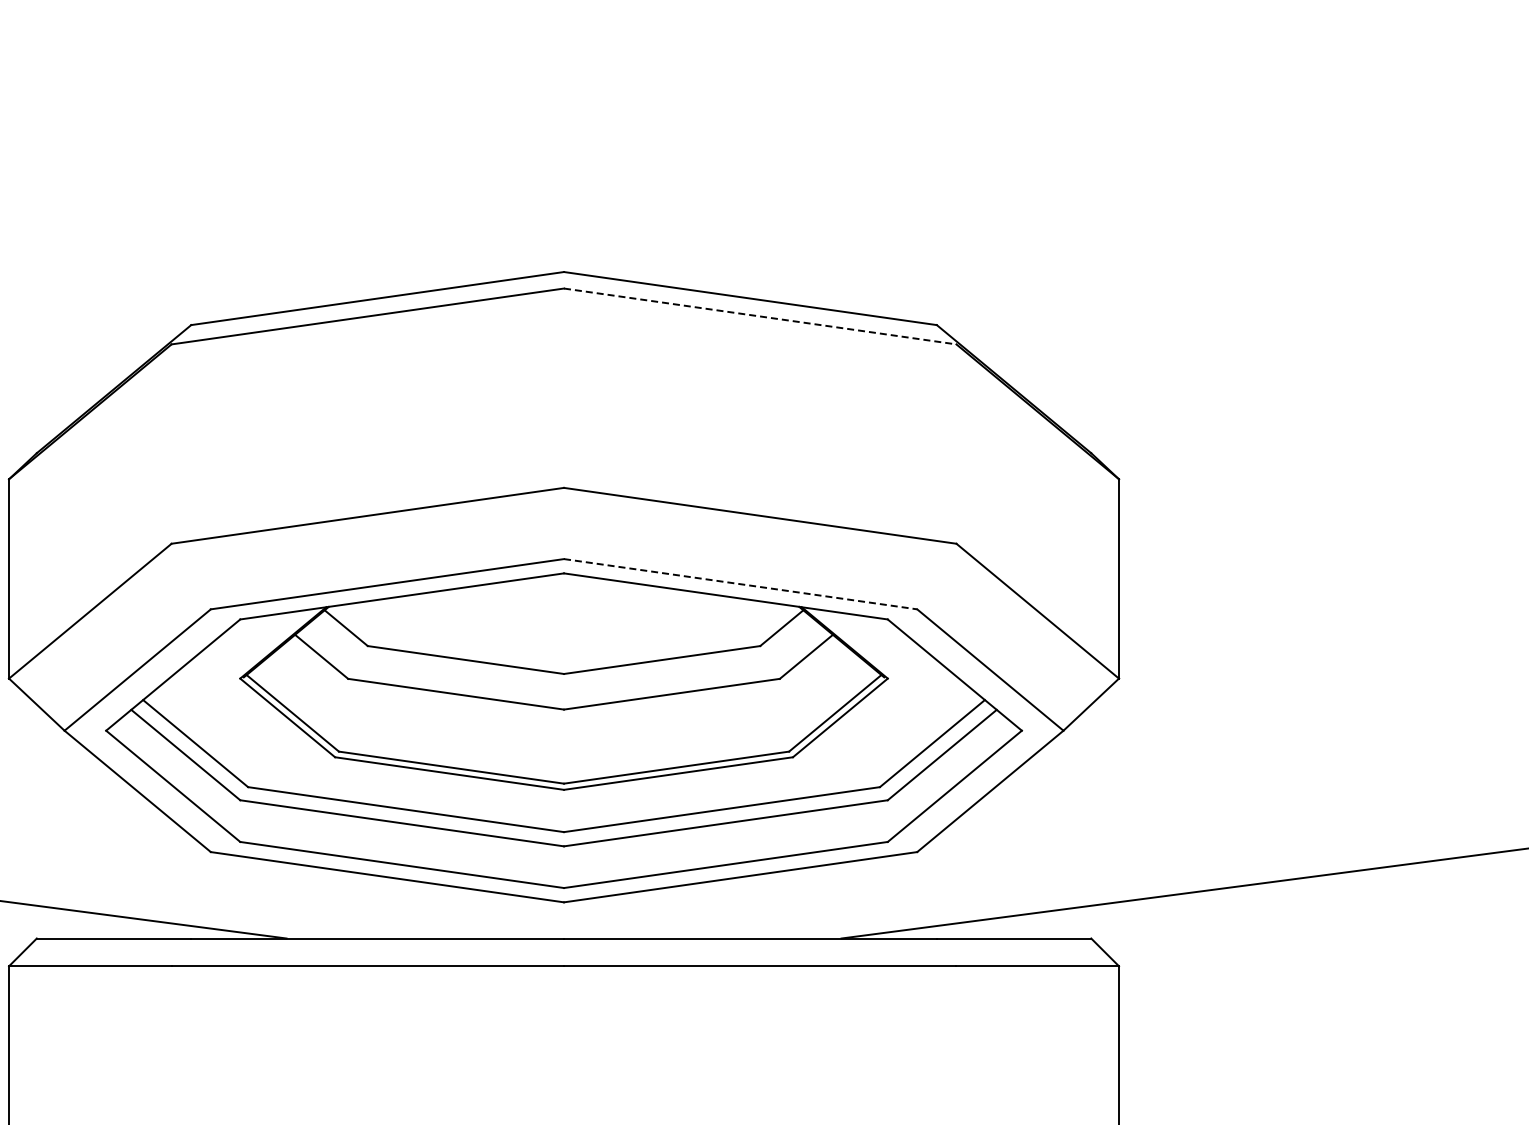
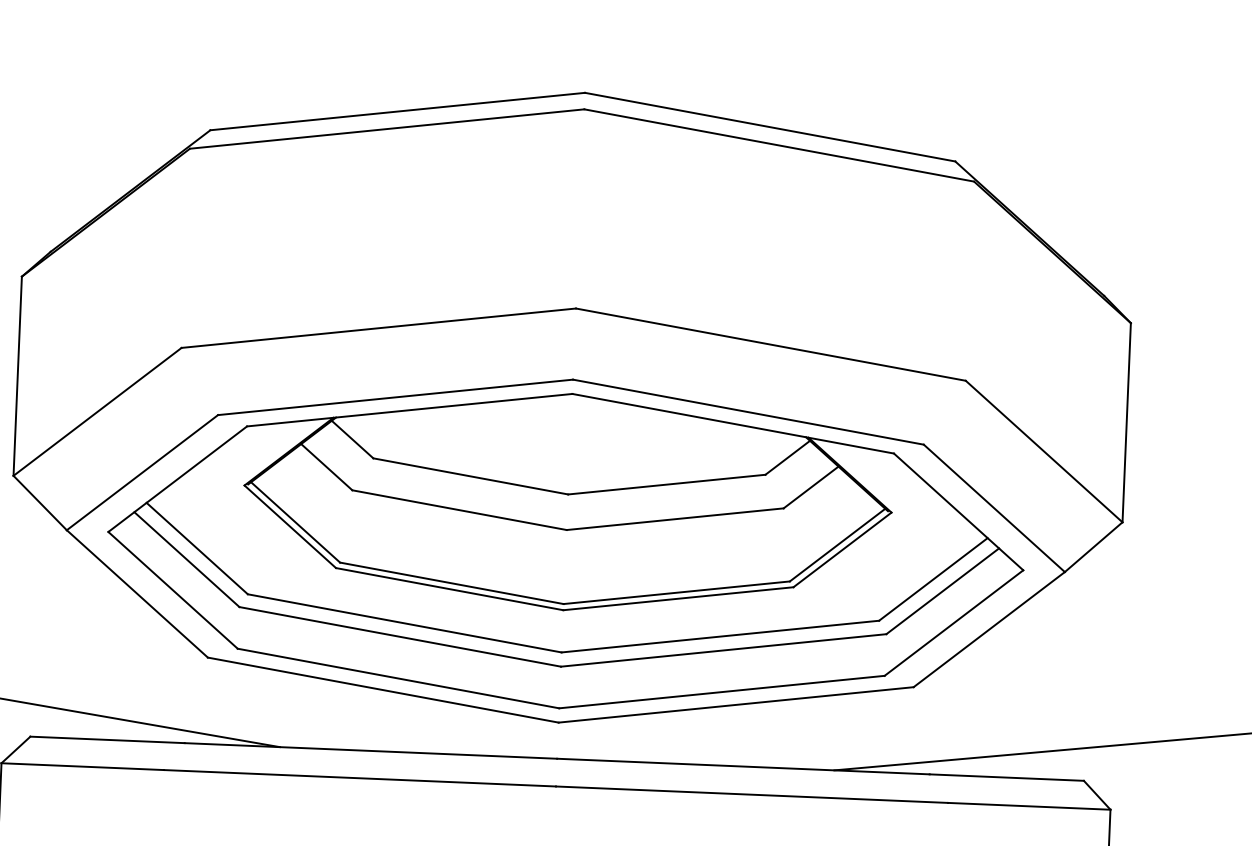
line: (760, 316) -> (779, 145), dashed -> solid
line: (741, 584) -> (749, 412), dashed -> solid

